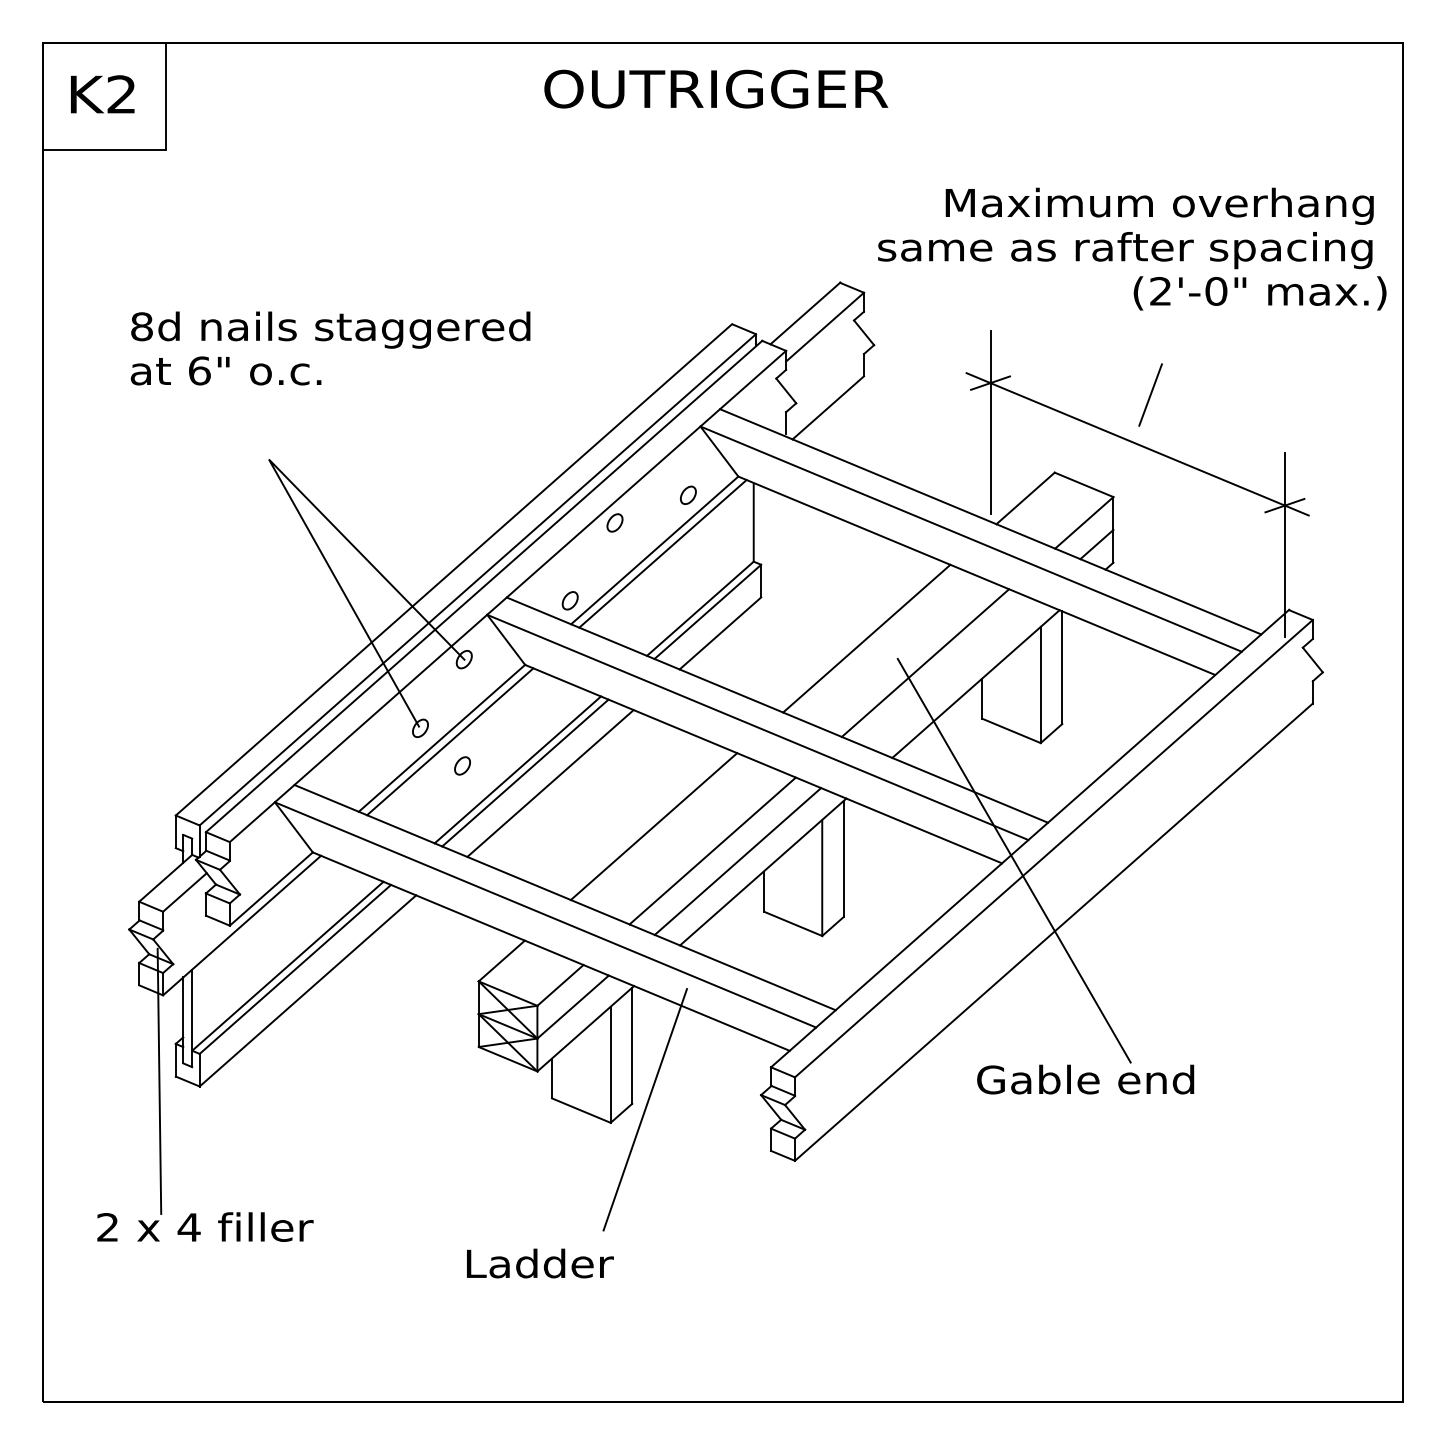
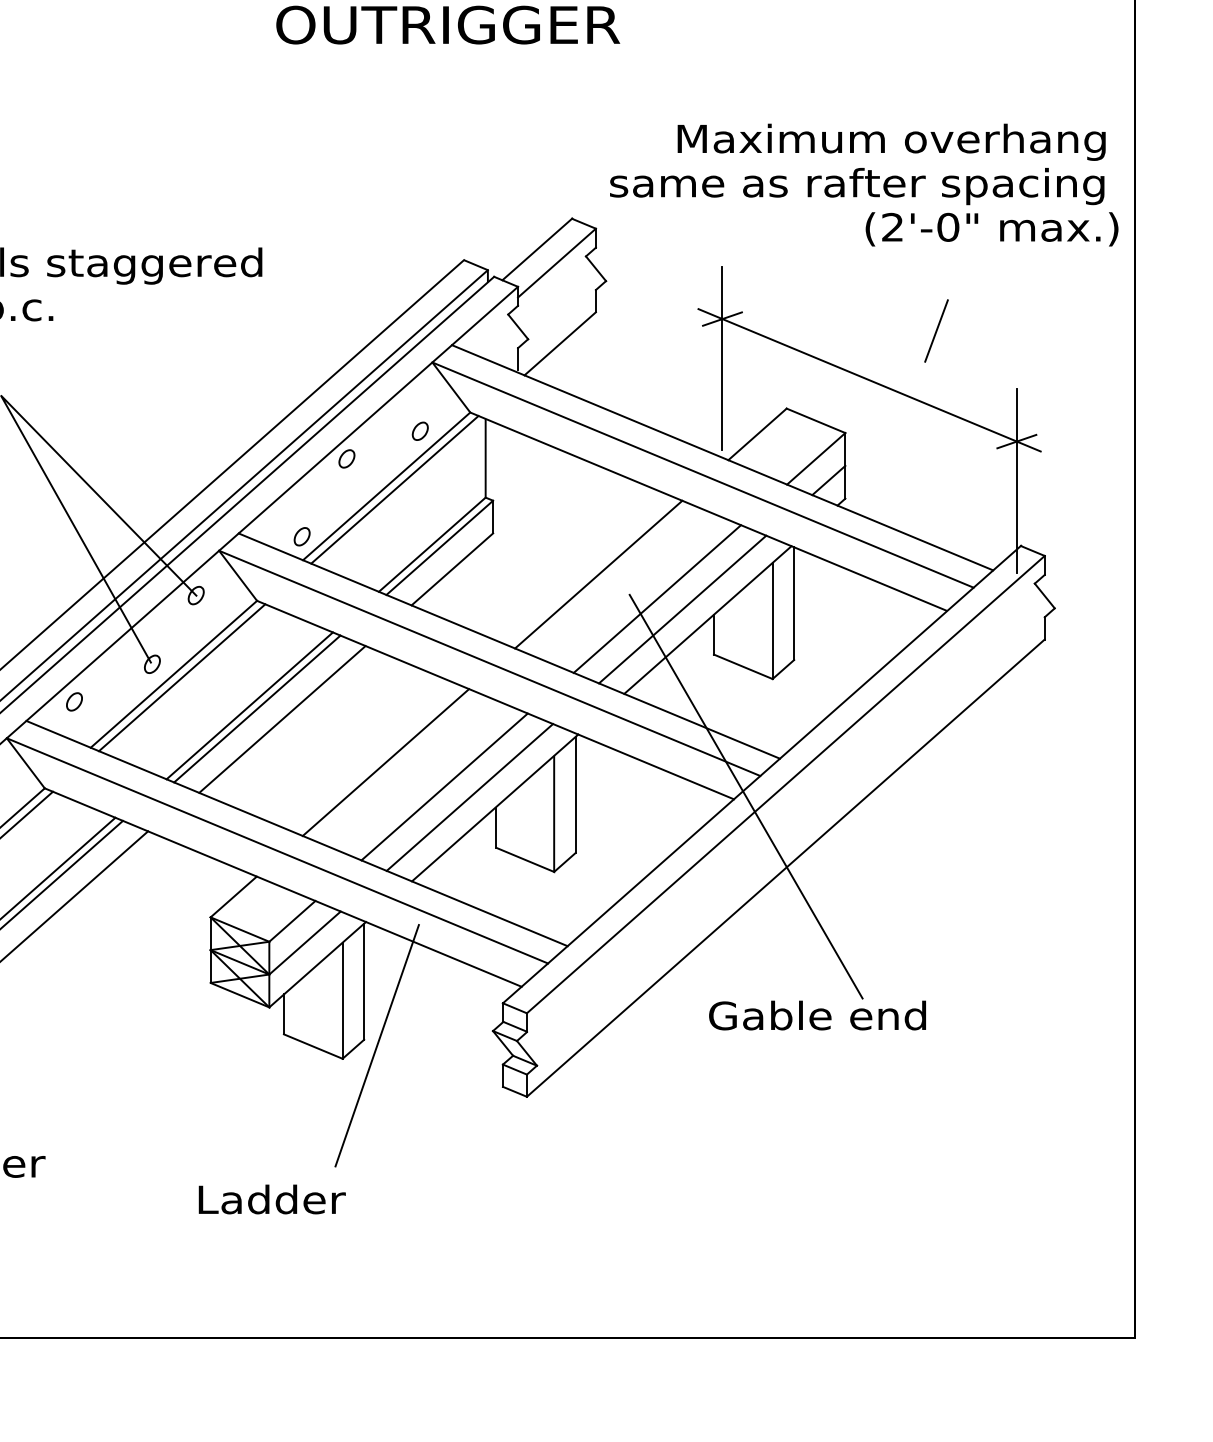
line: (1150, 394) -> (936, 330), moved
line: (950, 673) -> (682, 609), added
part: (462, 765) -> (74, 701), moved

